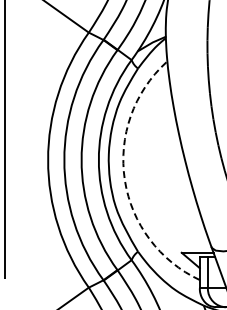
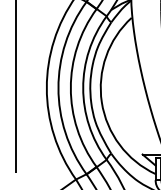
arc: (124, 180) -> (101, 102), dashed -> solid

